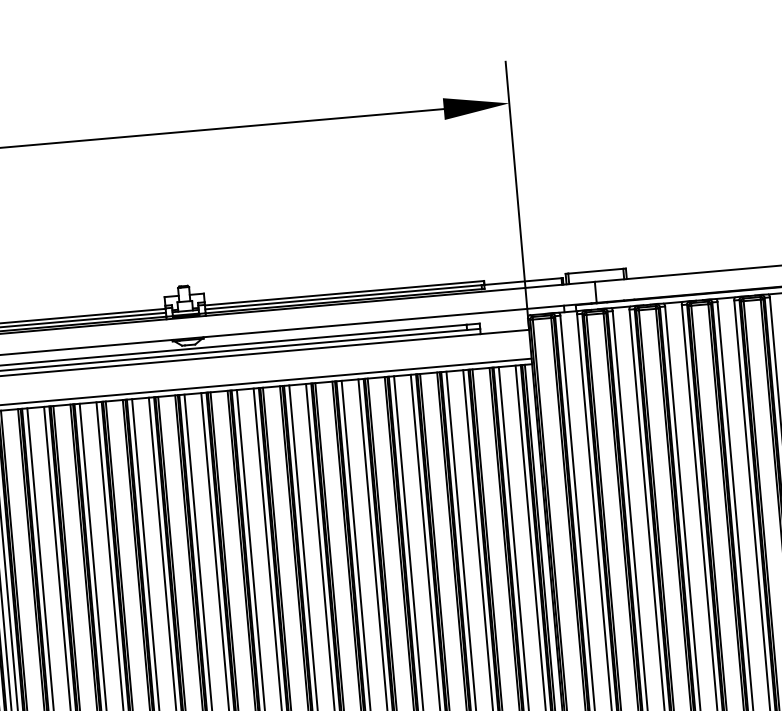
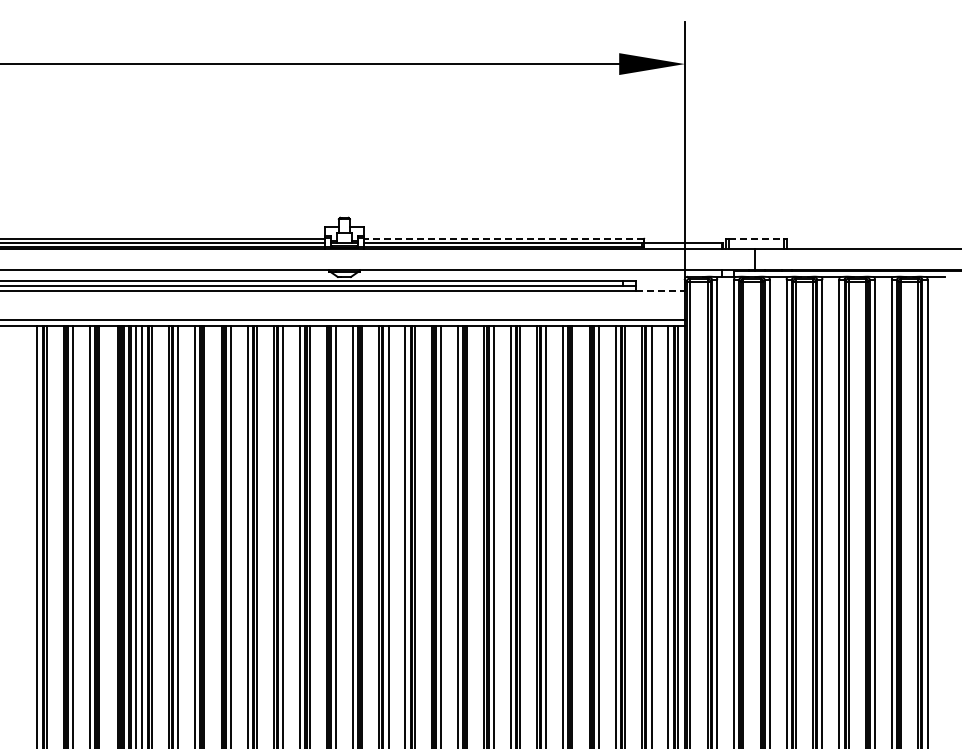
line: (595, 270) -> (756, 238), solid -> dashed
line: (343, 292) -> (503, 238), solid -> dashed
line: (505, 331) -> (661, 291), solid -> dashed

